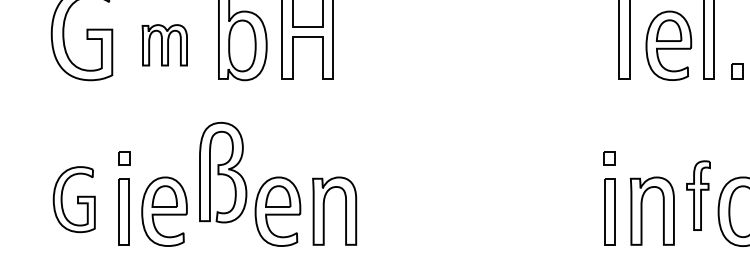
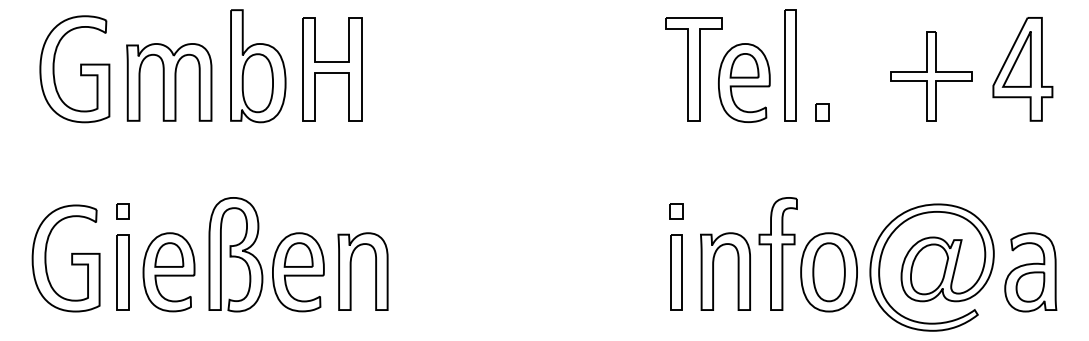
part: (164, 45) -> (169, 82), size x1.67
part: (222, 172) -> (235, 254), moved
part: (697, 195) -> (777, 253), size x1.43
part: (73, 199) -> (65, 258), size x1.43

